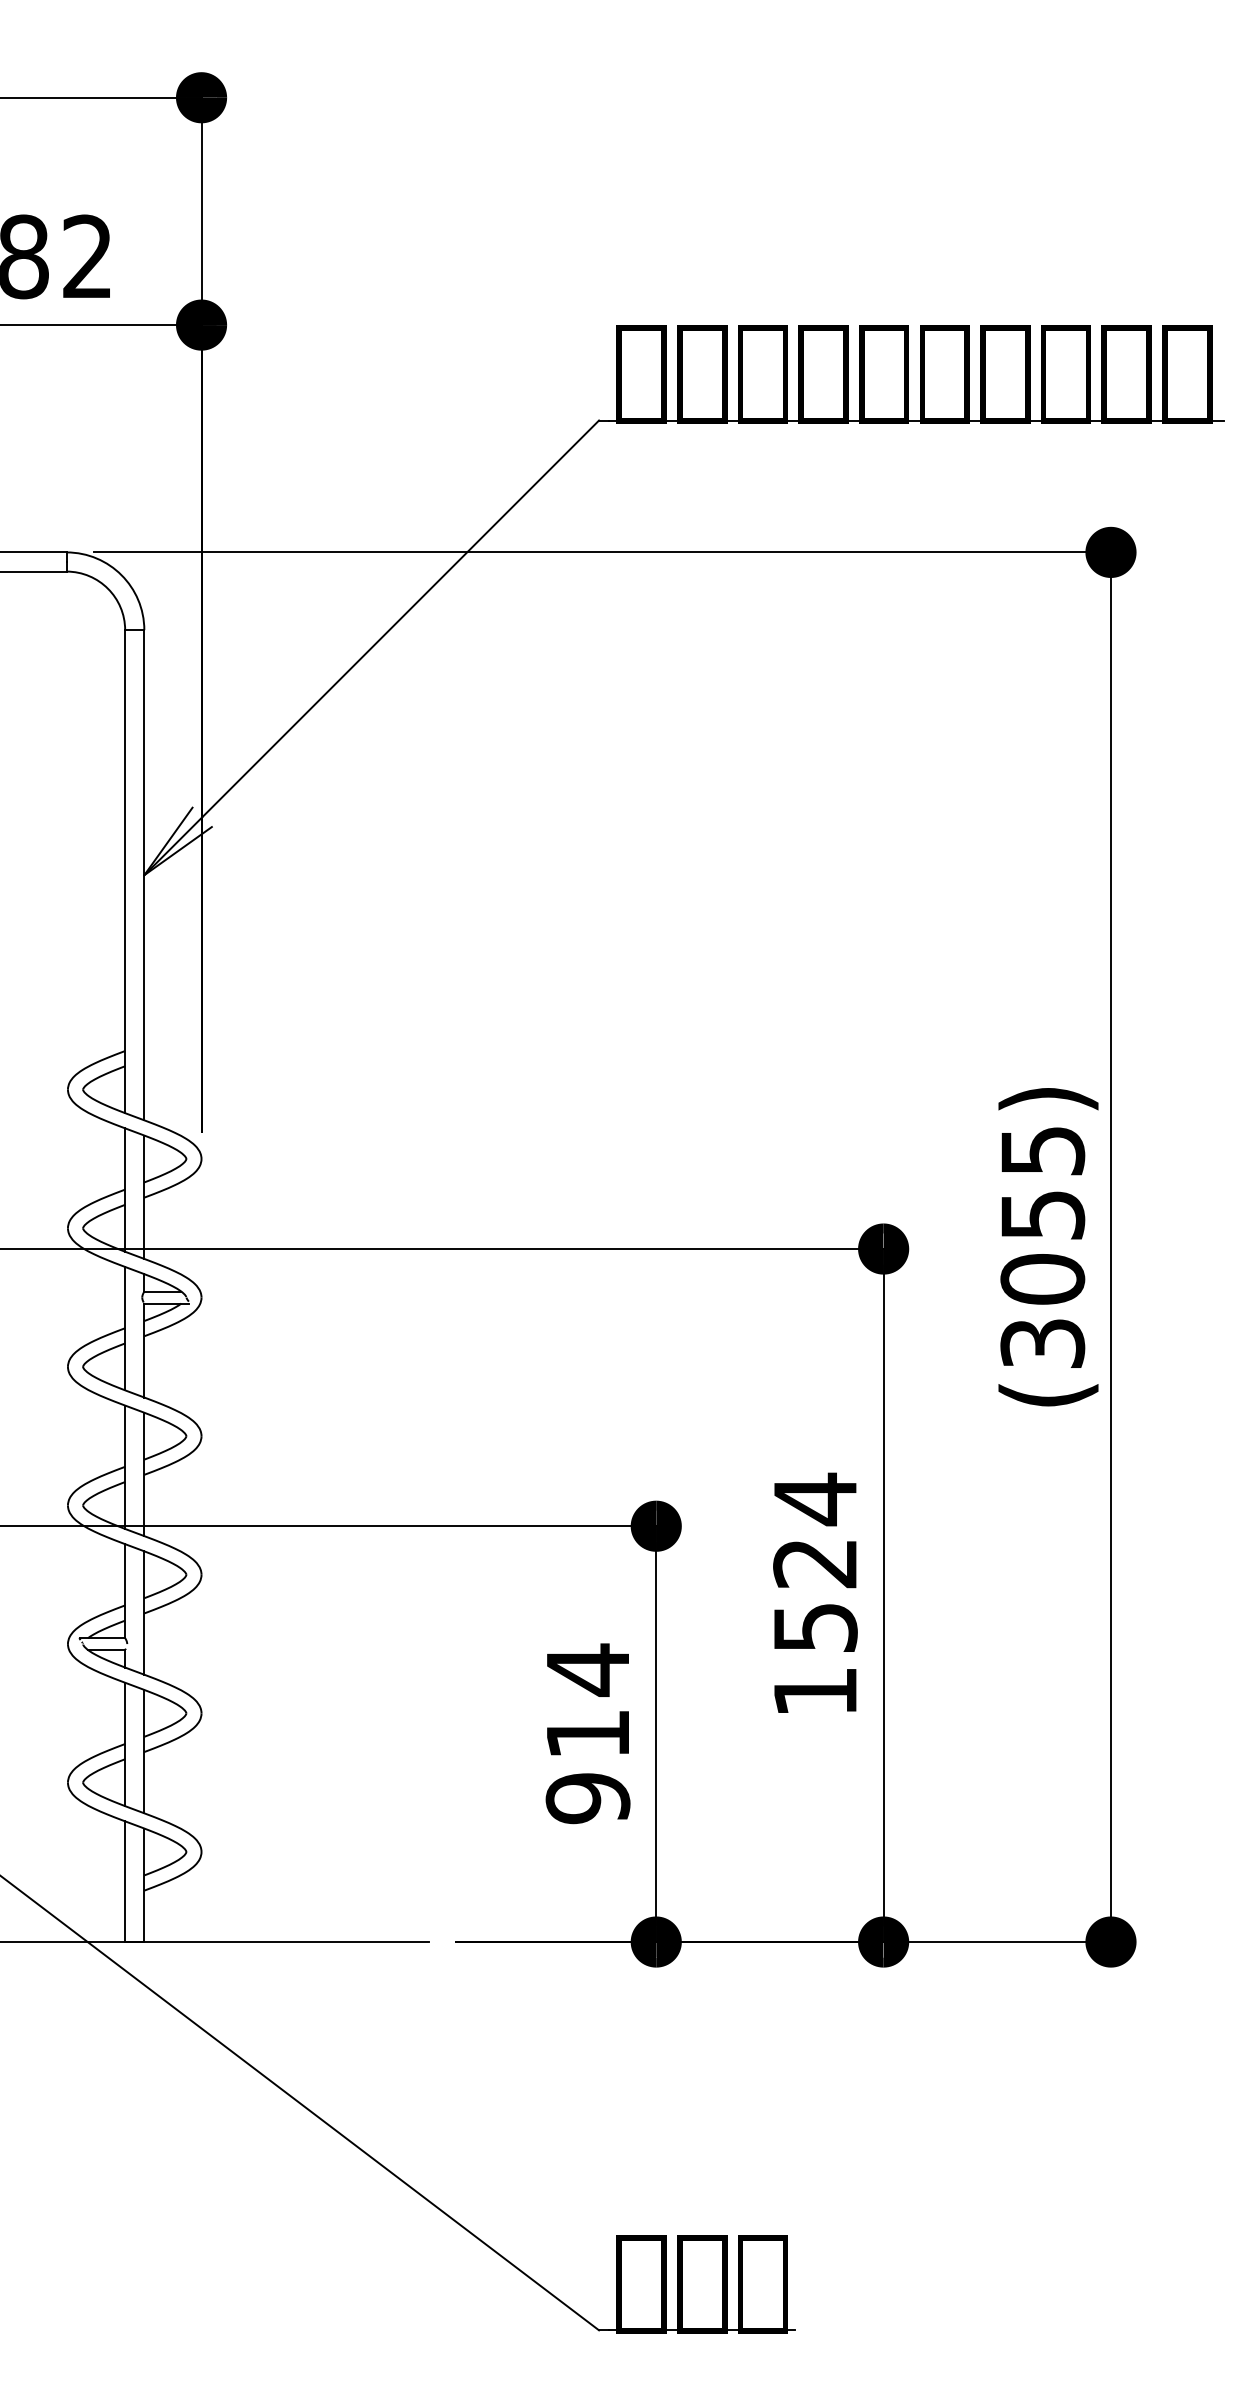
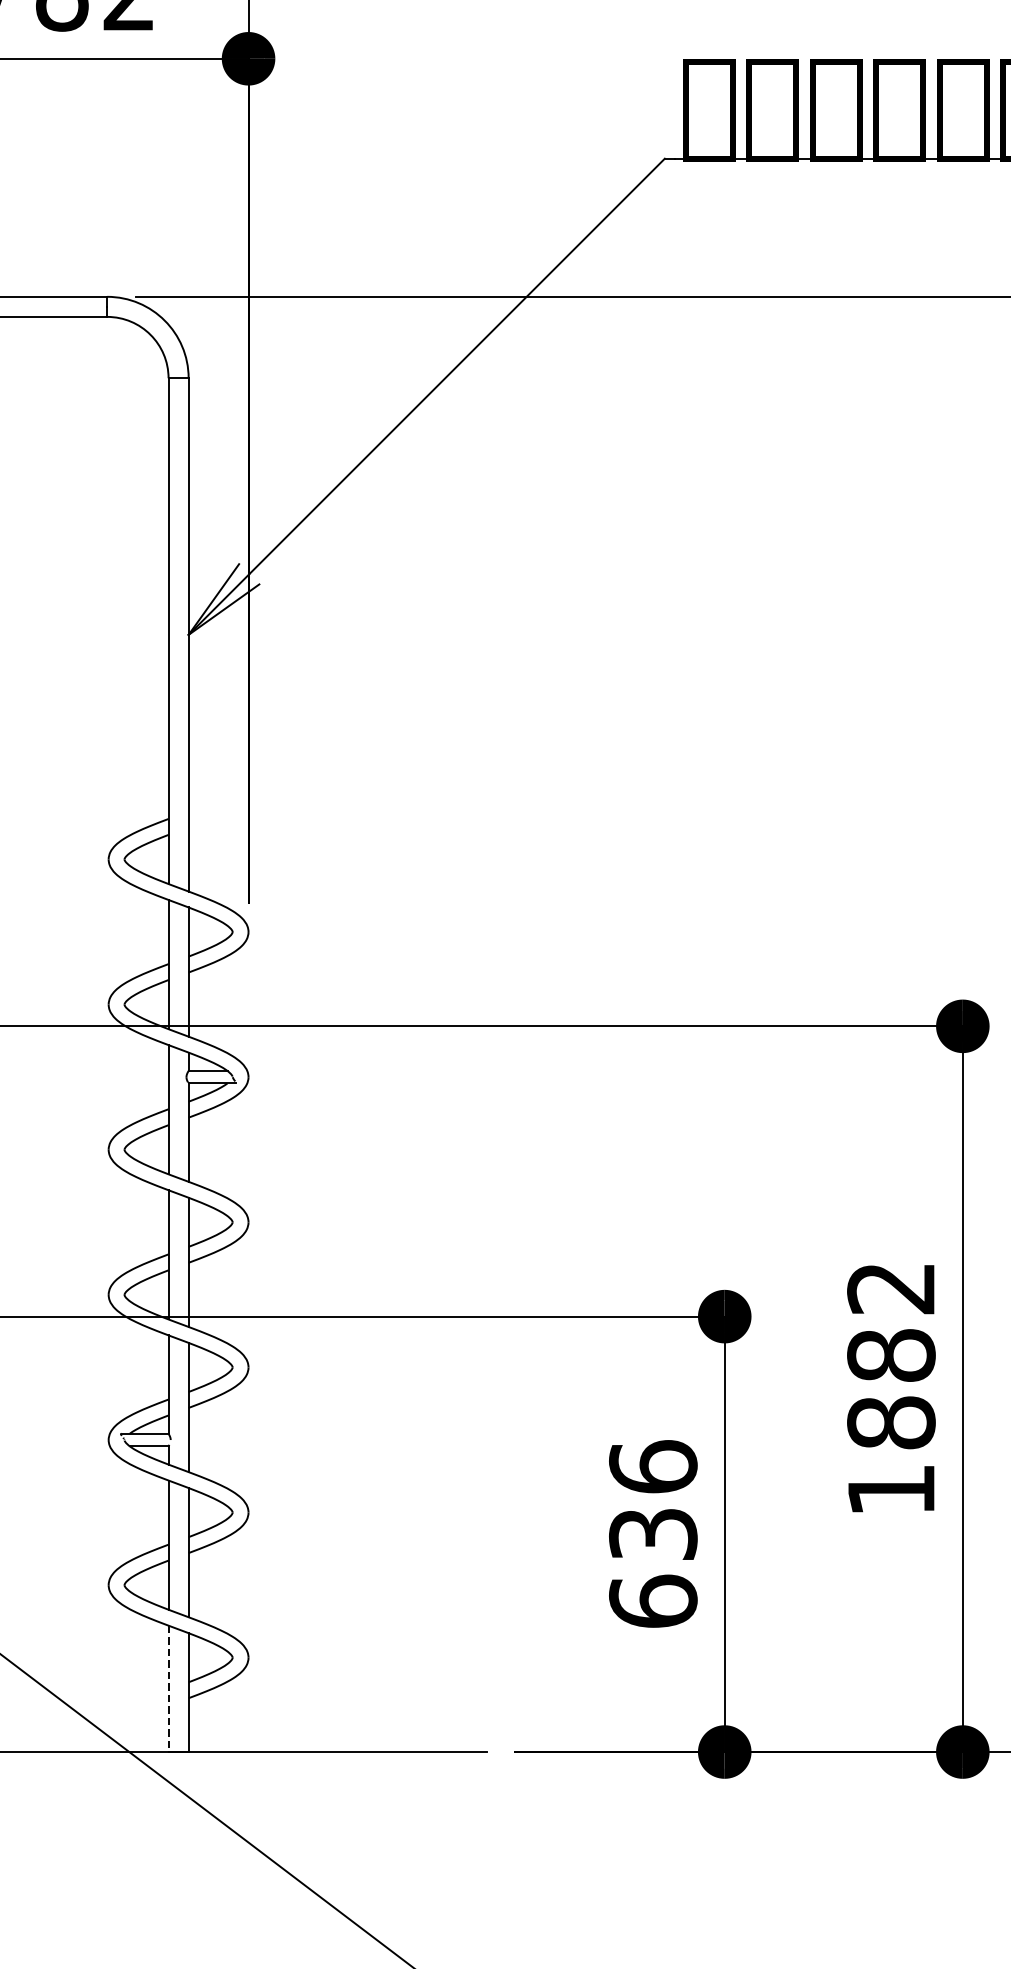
text: (815, 1562) -> (891, 1354), 1524 -> 1882
text: (587, 1733) -> (652, 1533), 914 -> 636
line: (125, 1882) -> (168, 1689), solid -> dashed

